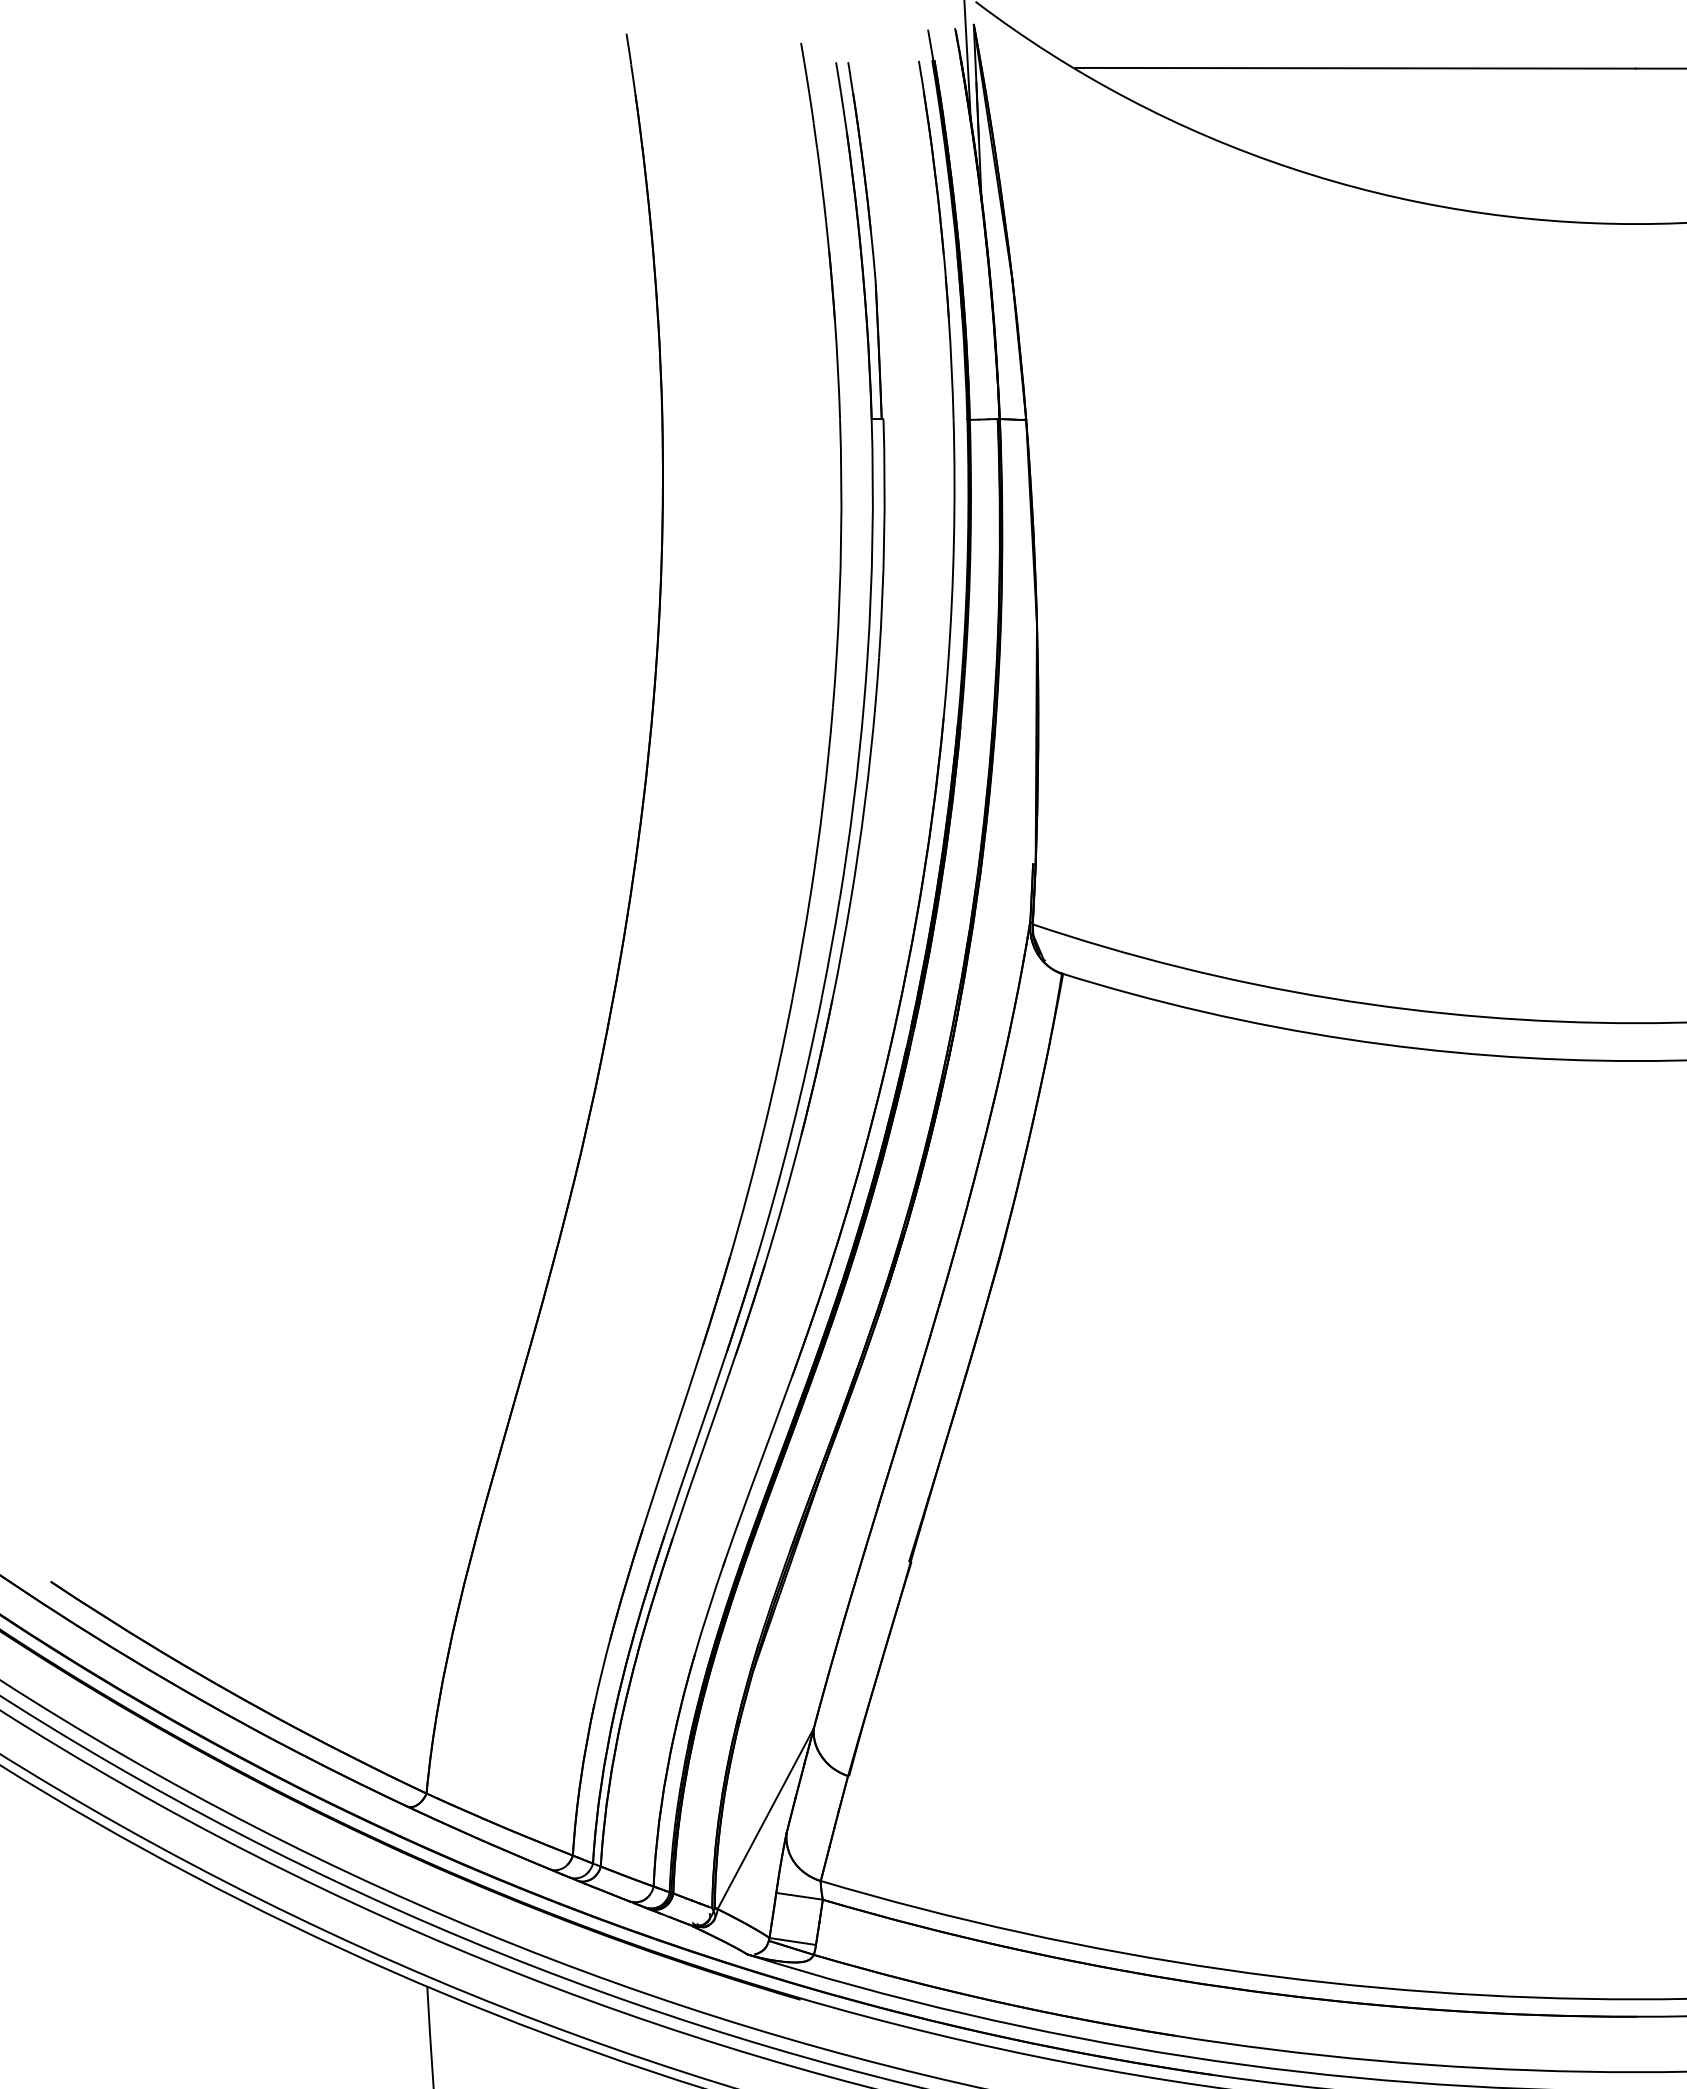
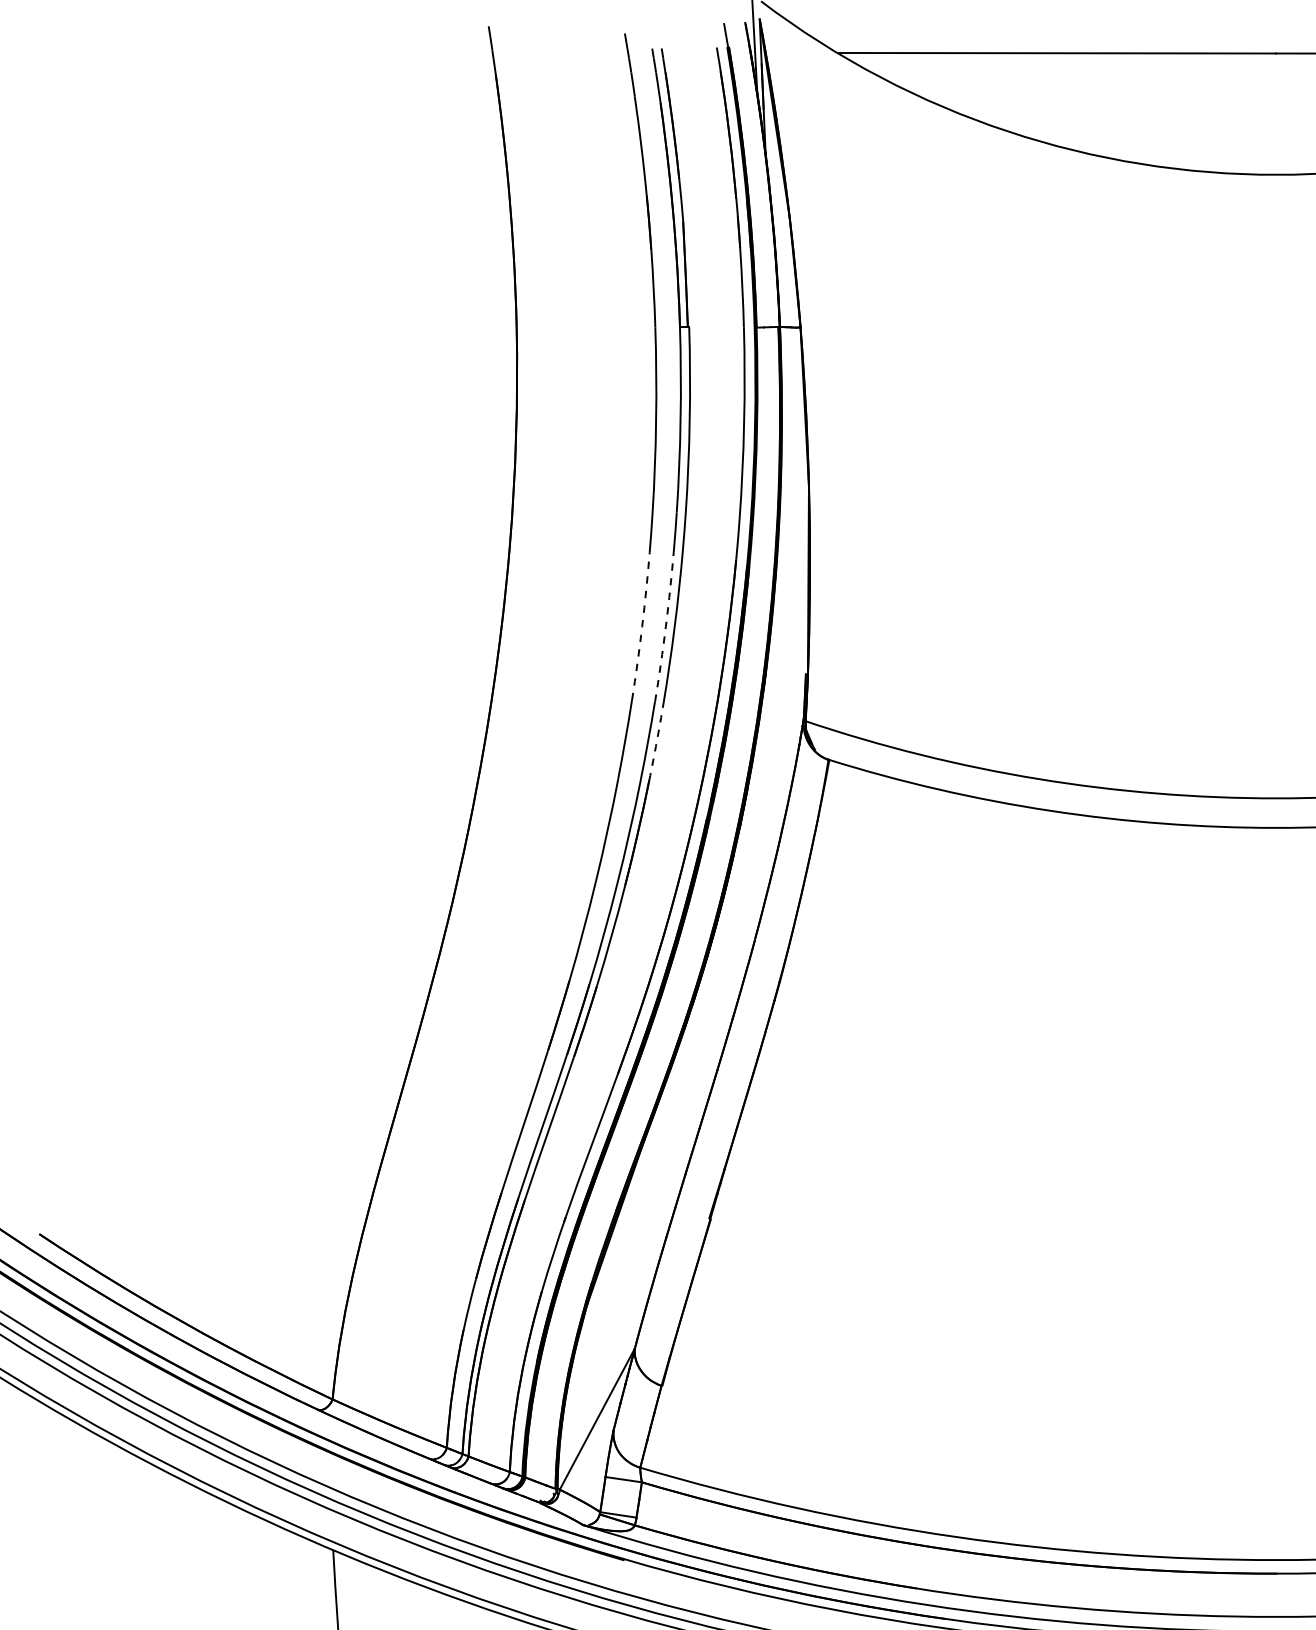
arc: (823, 802) -> (642, 626), solid -> dashed
arc: (853, 802) -> (665, 626), solid -> dashed
arc: (842, 950) -> (657, 741), solid -> dashed

